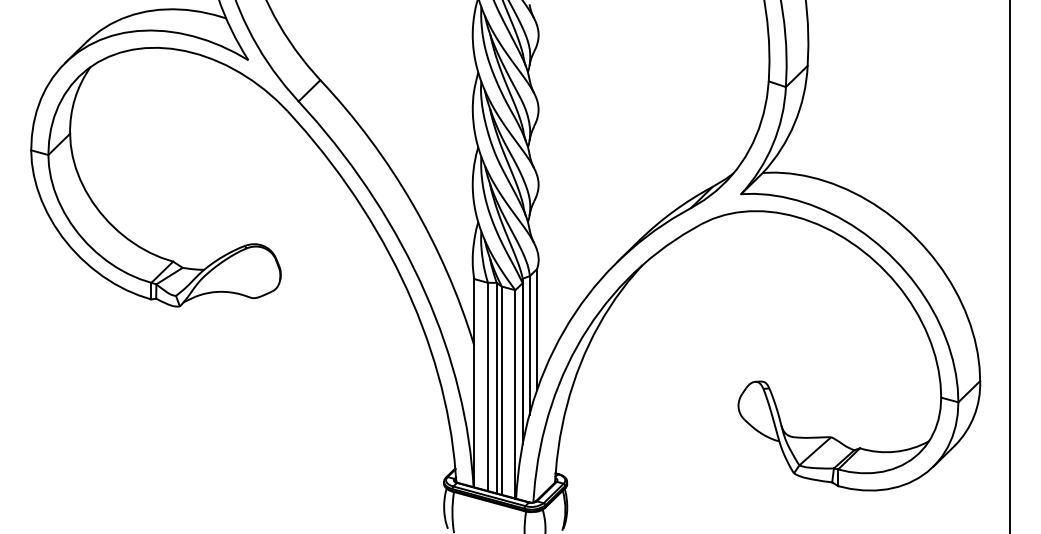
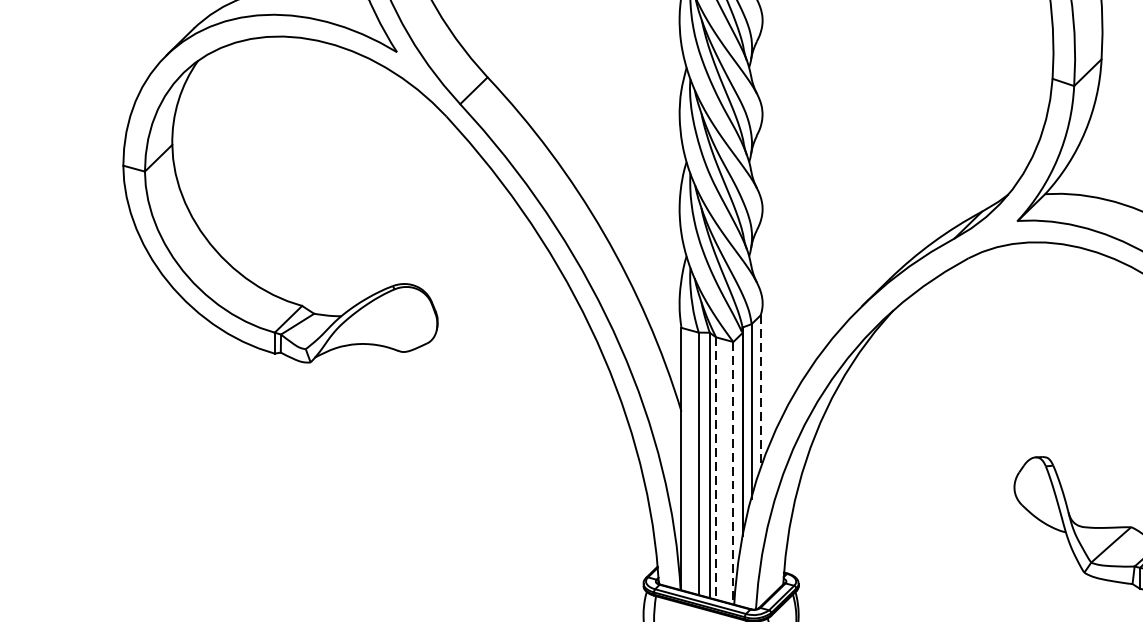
line: (537, 329) -> (761, 391), solid -> dashed
line: (501, 391) -> (715, 469), solid -> dashed
line: (515, 394) -> (733, 473), solid -> dashed

